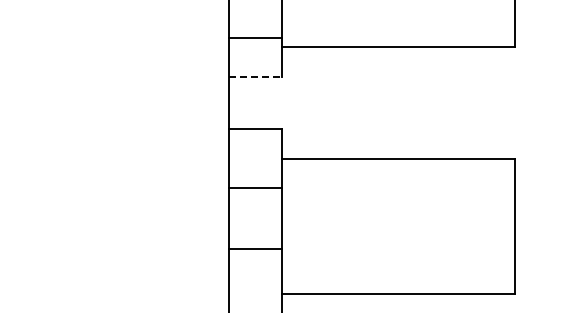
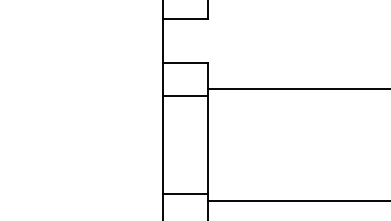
line: (255, 76) -> (185, 18), dashed -> solid
line: (255, 188) -> (185, 96), moved
line: (255, 248) -> (185, 193), moved

